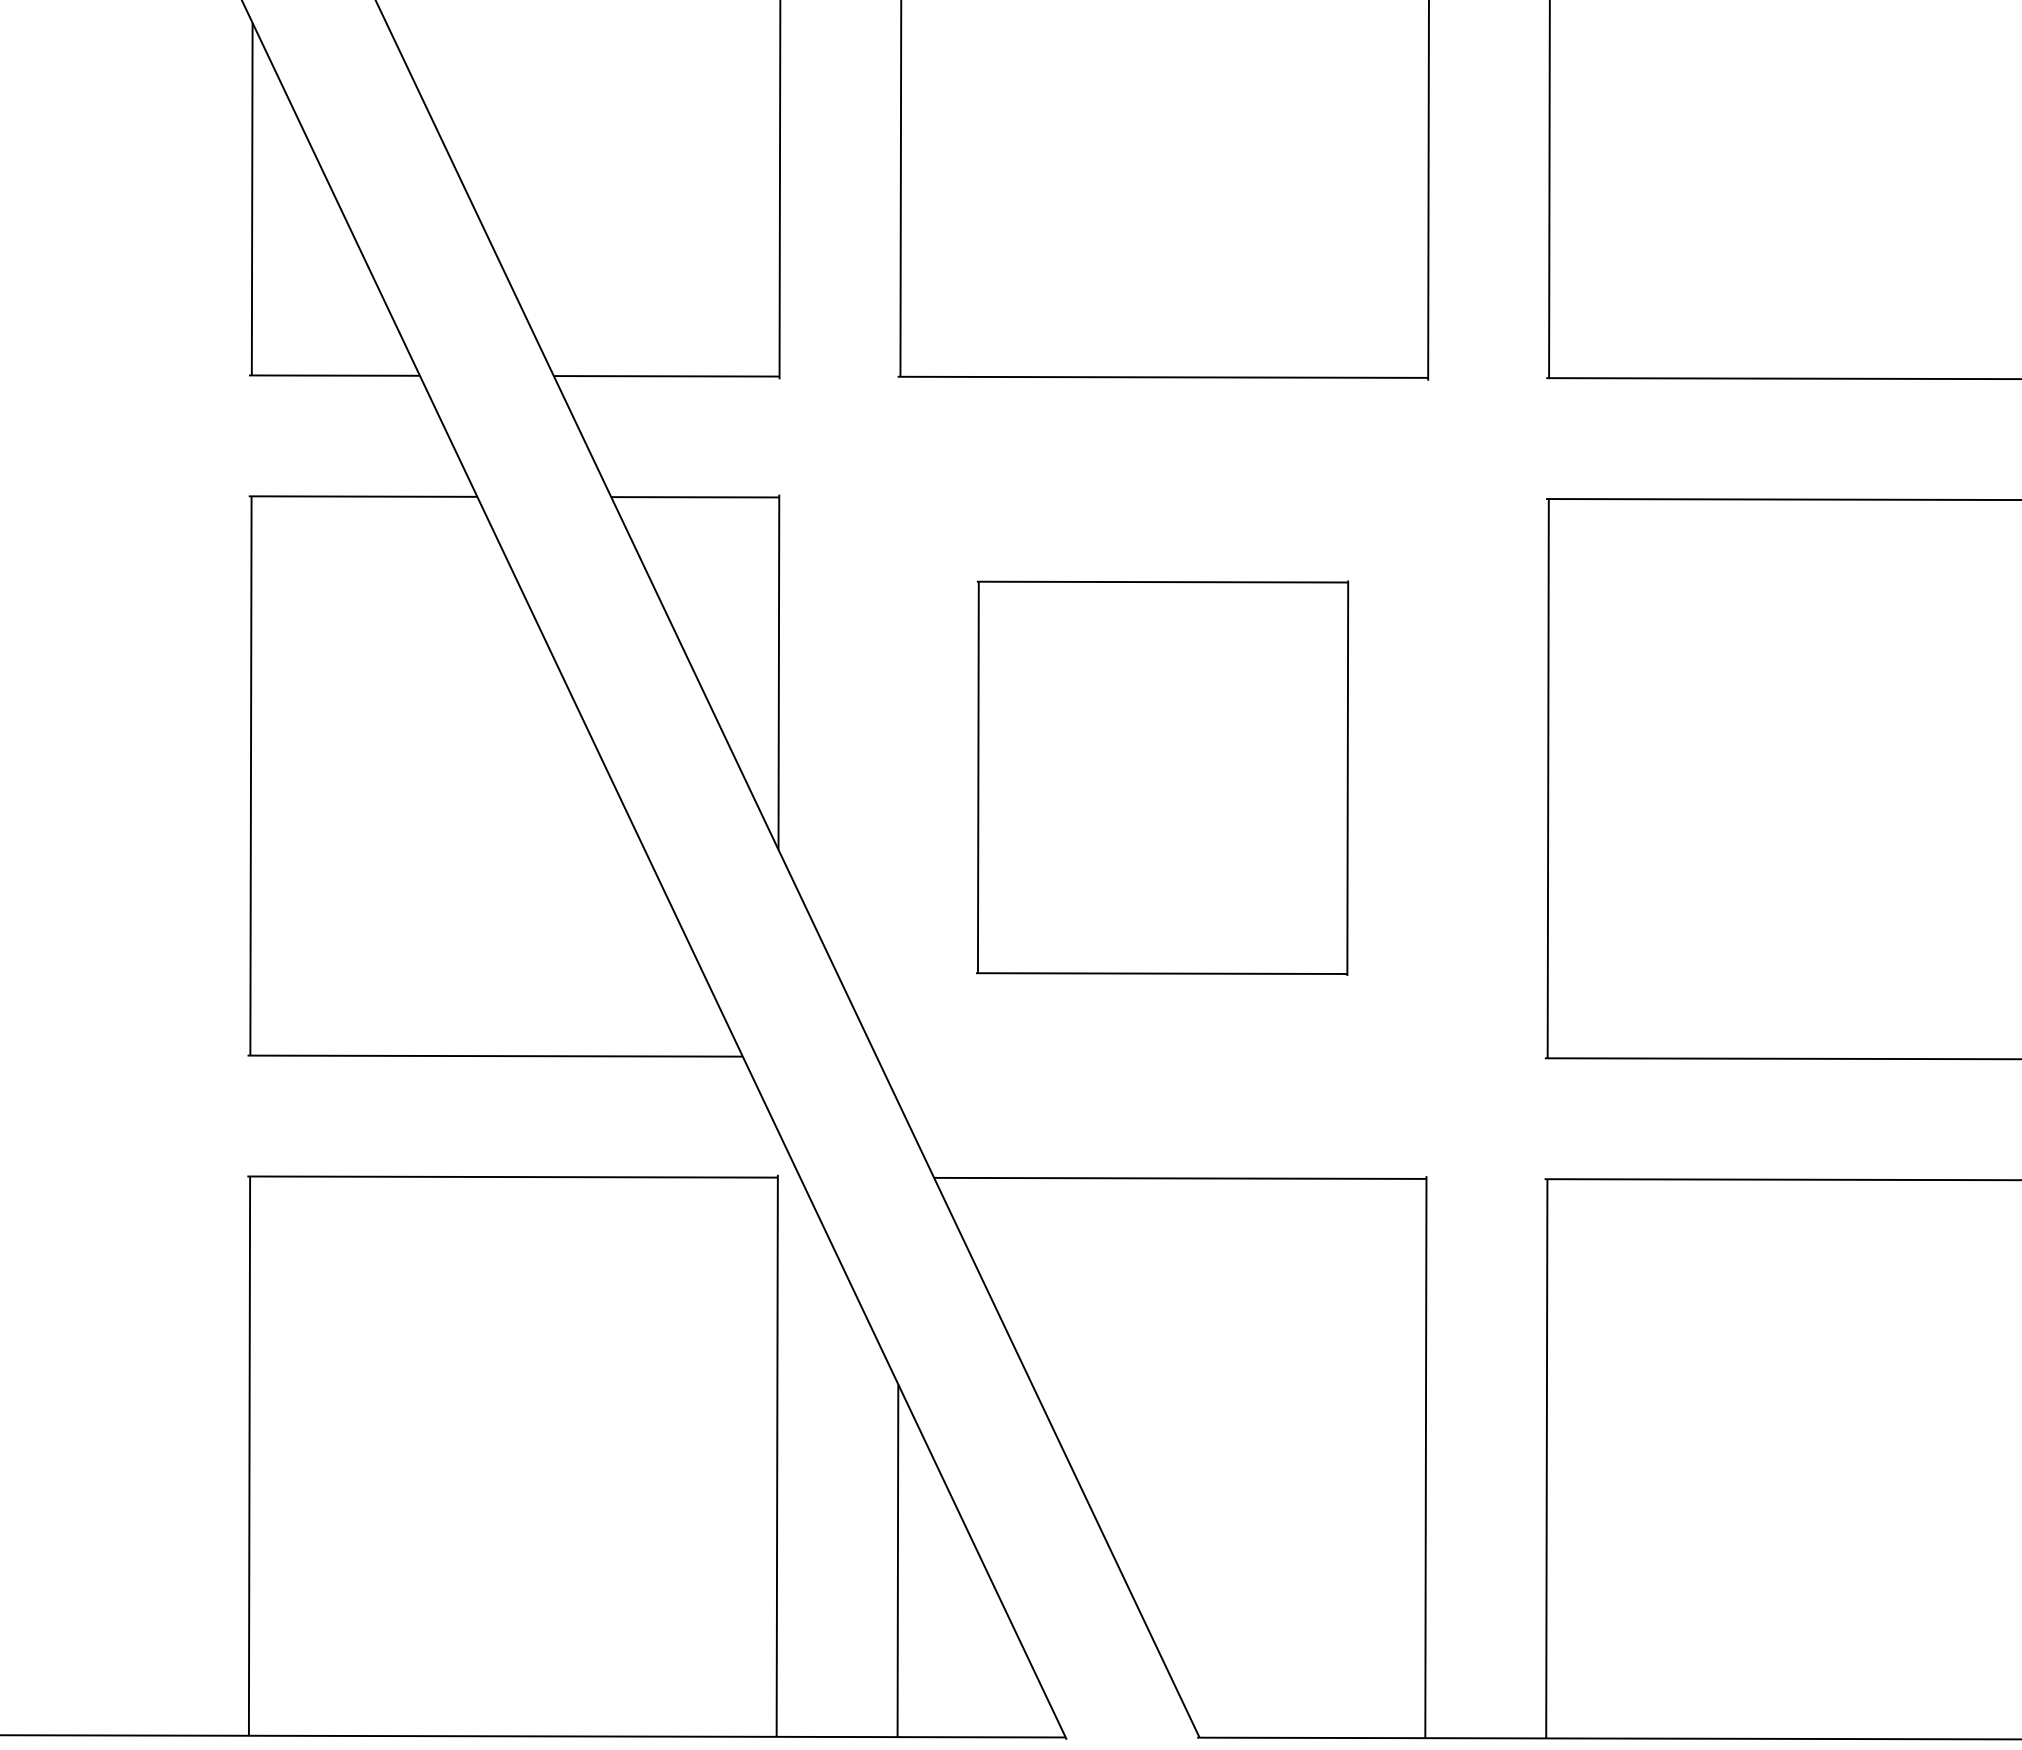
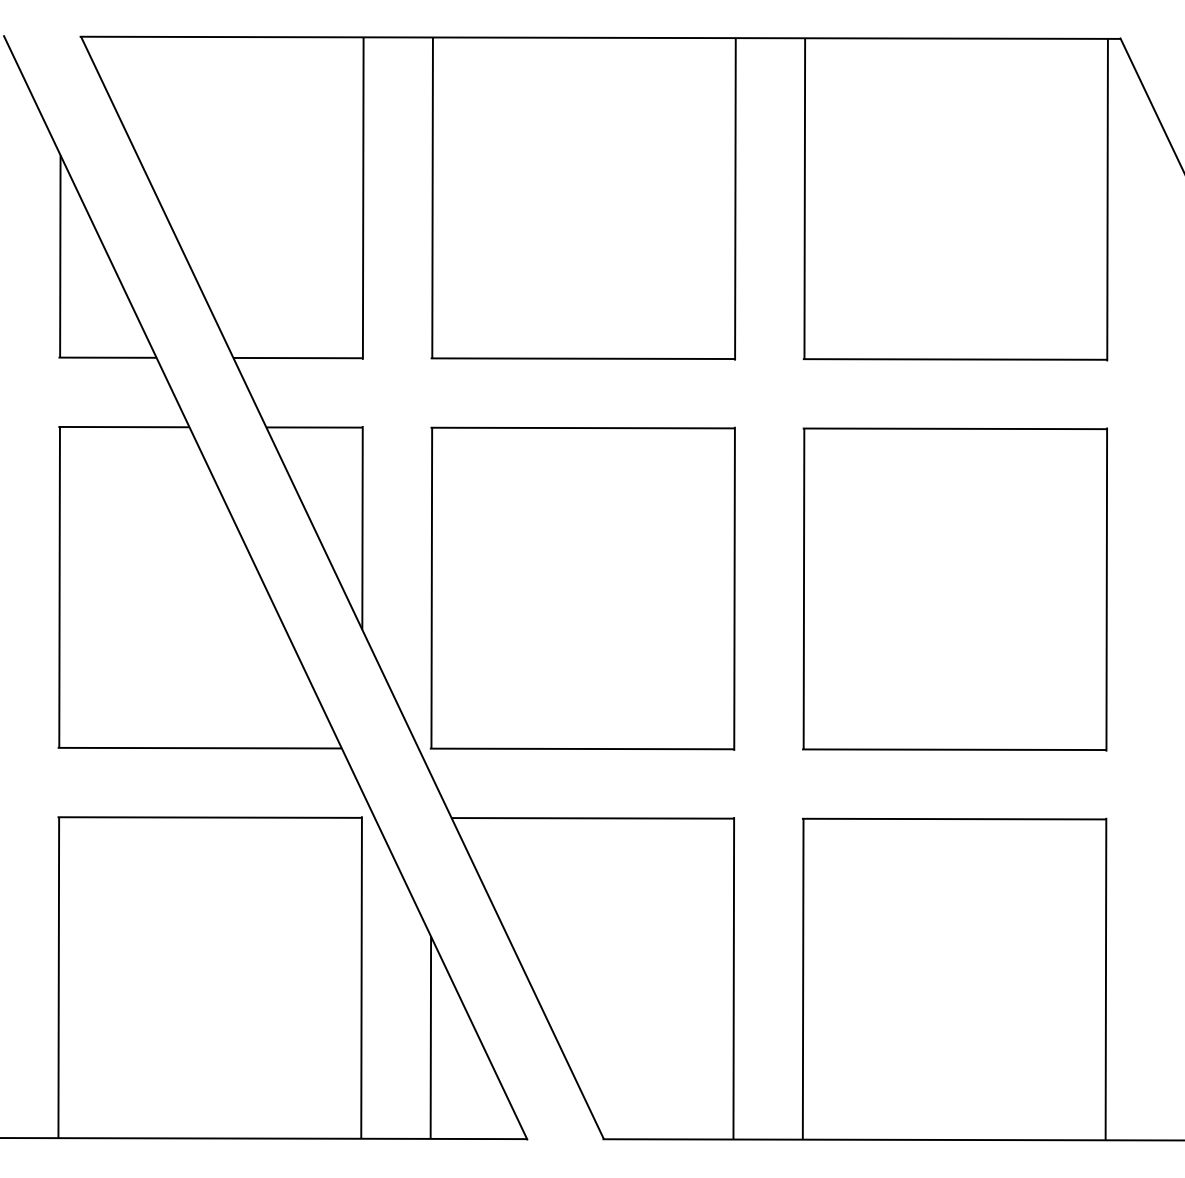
part: (1162, 777) -> (582, 588), size x1.43

